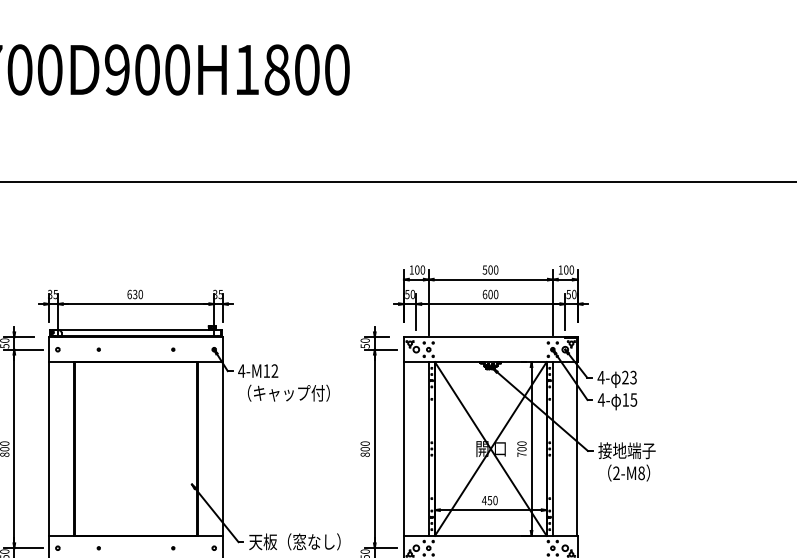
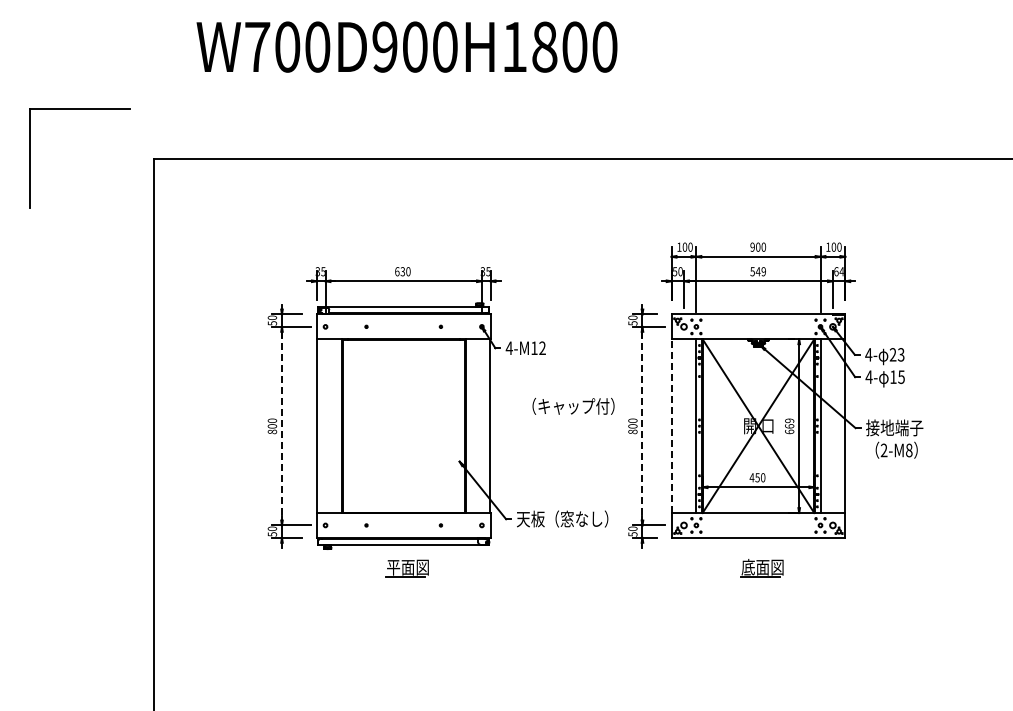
text: (484, 269) -> (752, 246), 500 -> 900
text: (489, 294) -> (757, 271), 600 -> 549
text: (570, 294) -> (838, 271), 50 -> 64
text: (288, 393) -> (573, 406), moved
line: (14, 449) -> (282, 426), solid -> dashed
line: (374, 449) -> (642, 426), solid -> dashed
line: (403, 449) -> (671, 426), solid -> dashed
text: (521, 449) -> (789, 426), 700 -> 669

